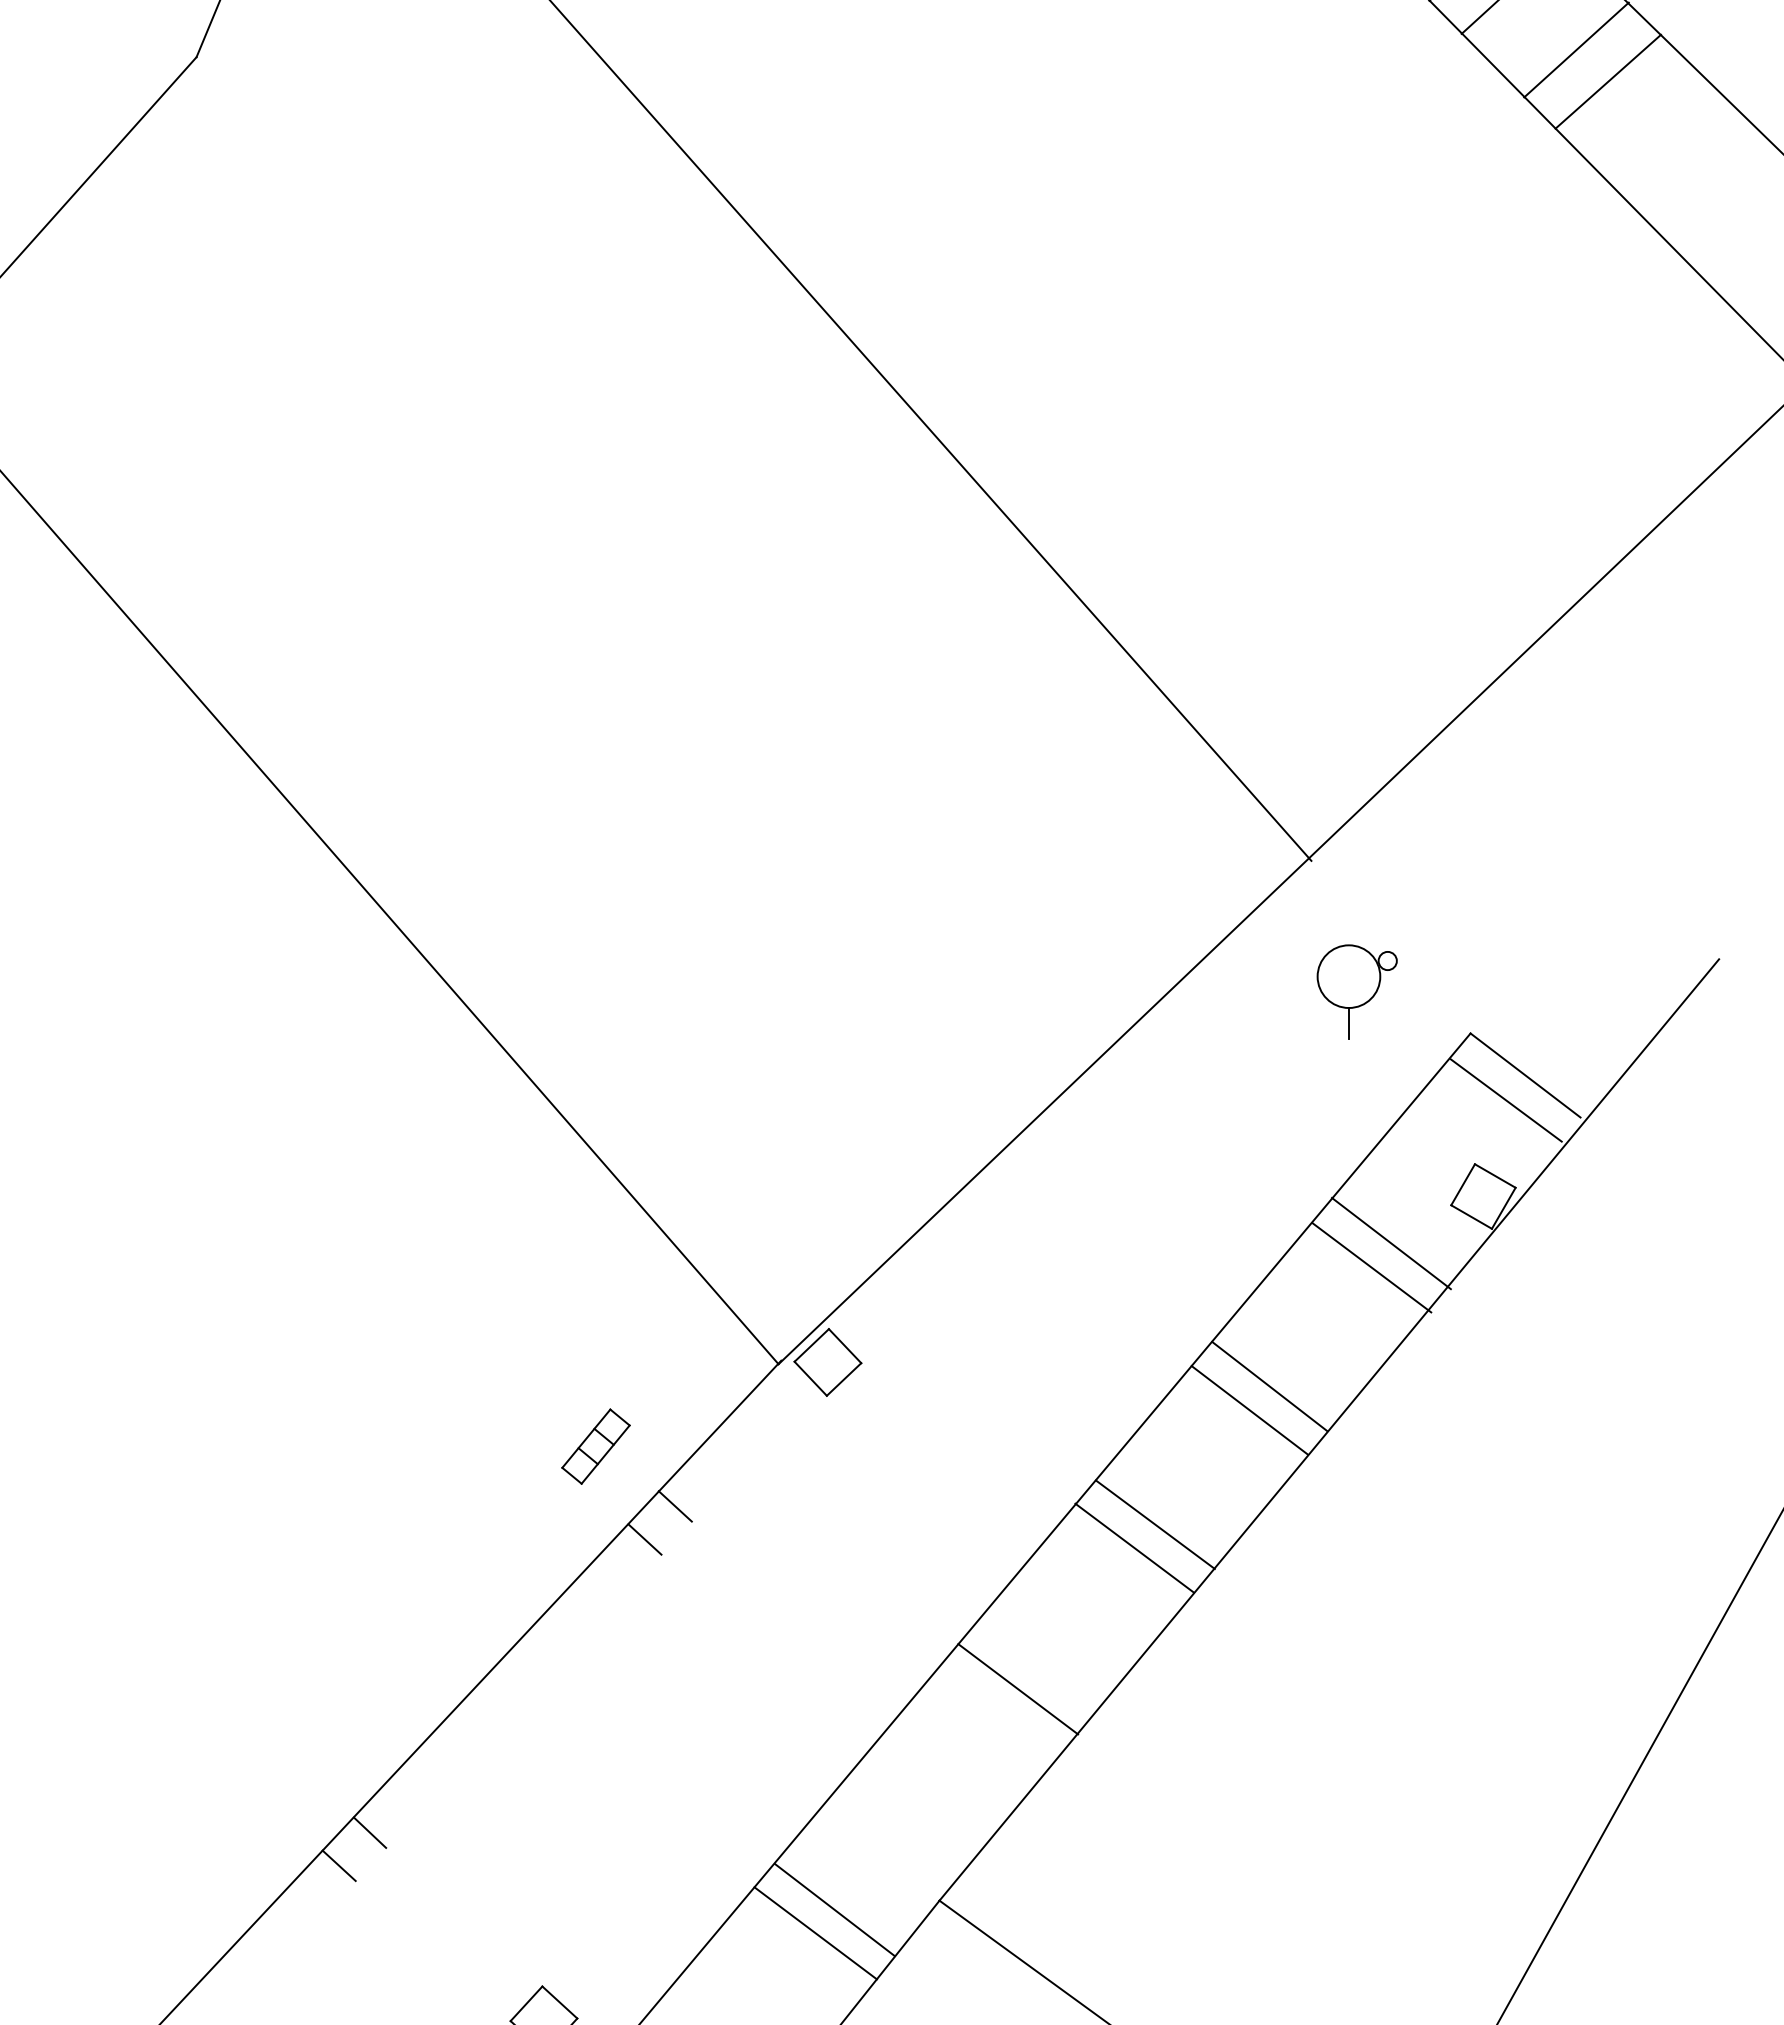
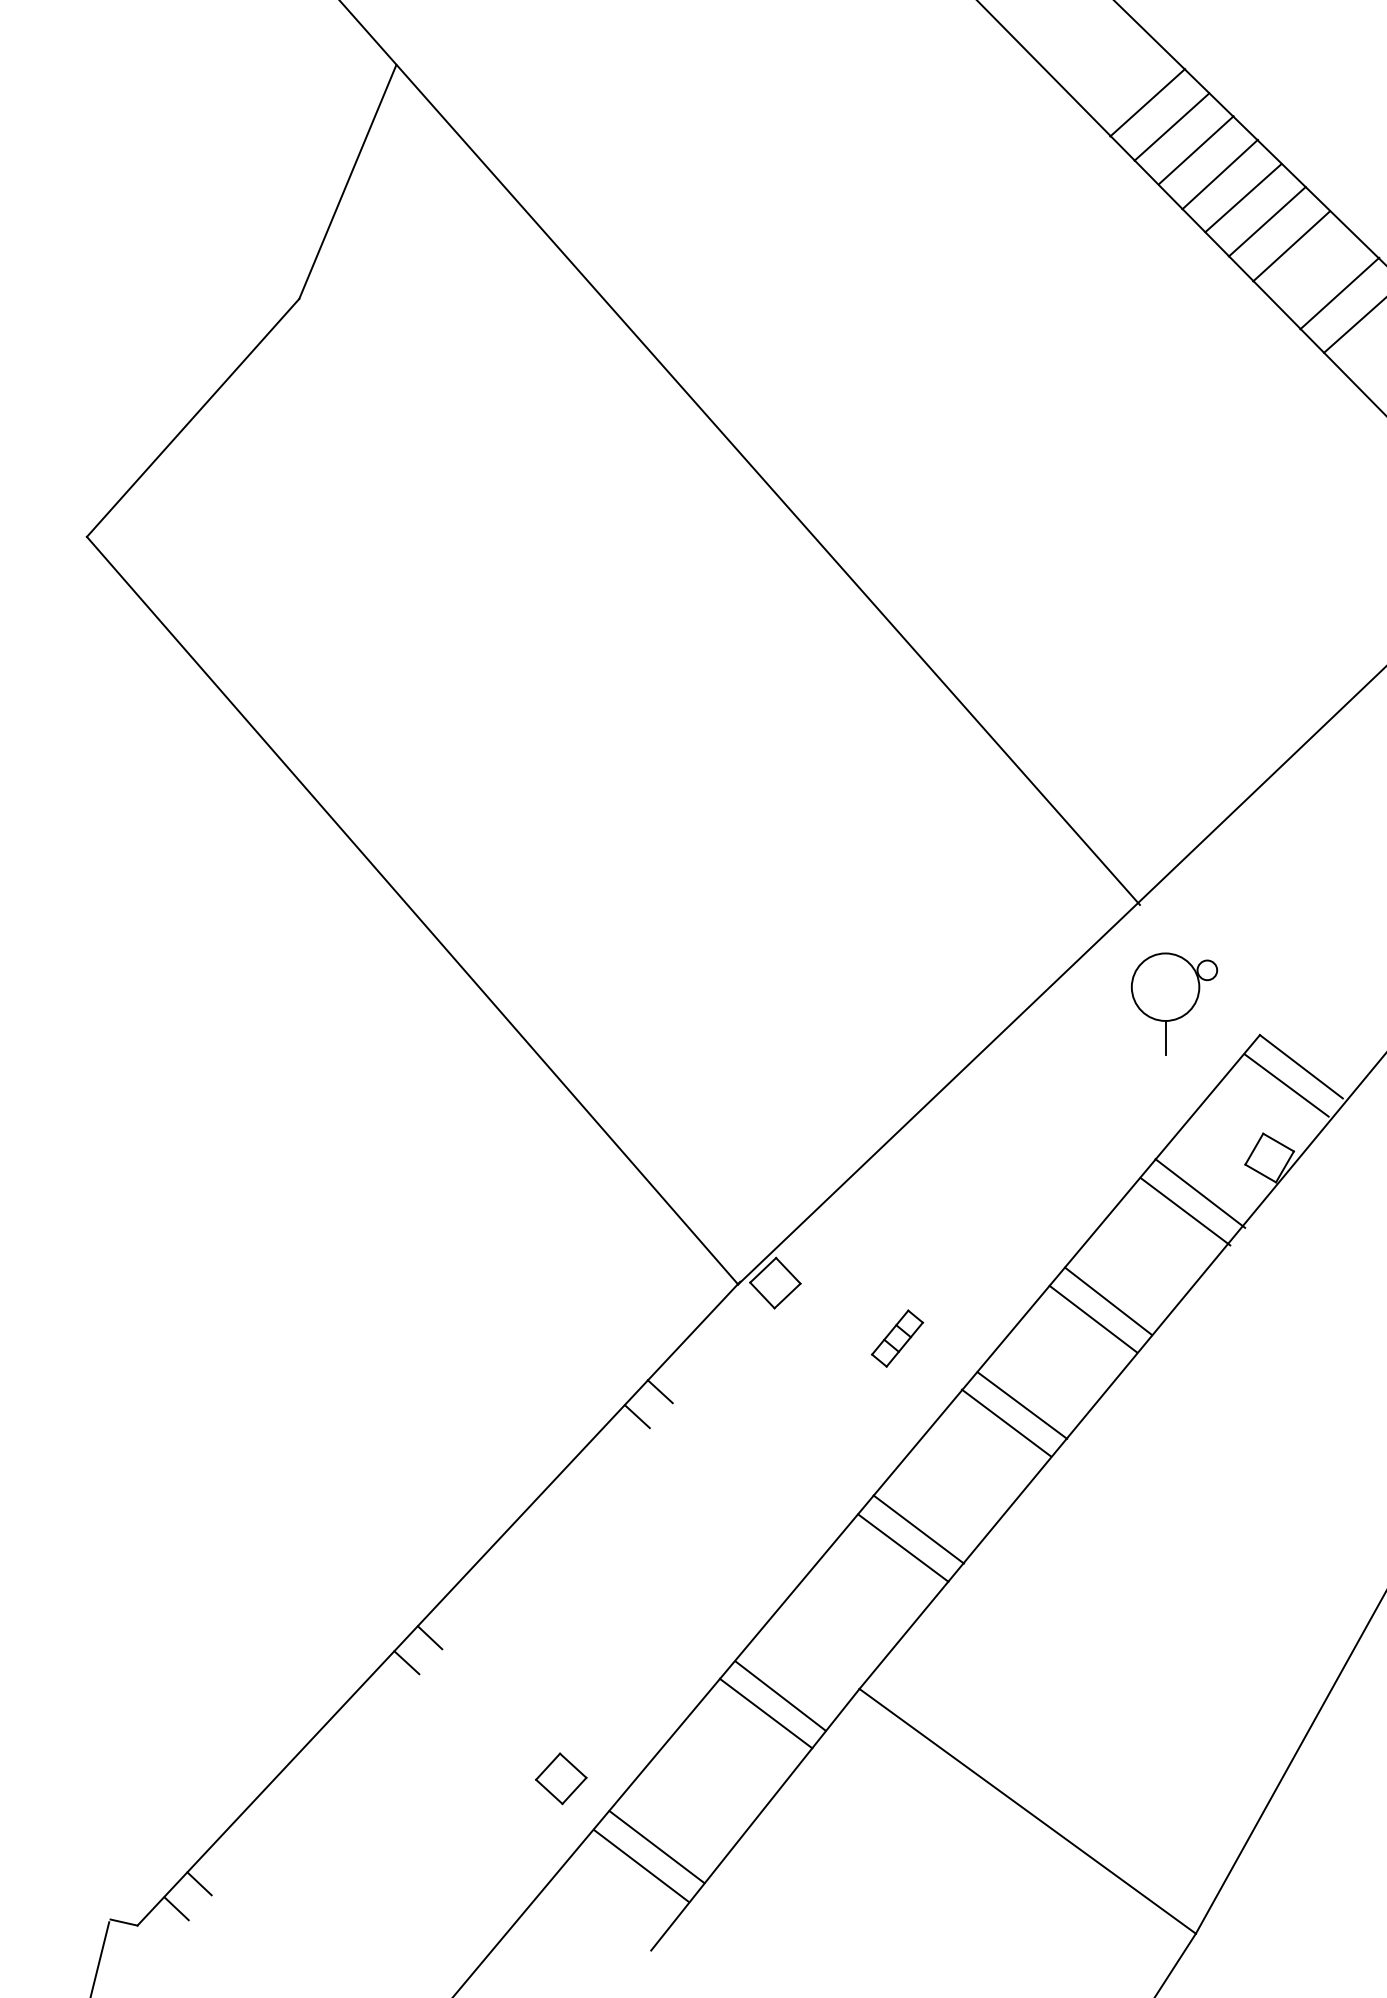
part: (1357, 991) -> (1174, 1003), size x1.43
part: (596, 1446) -> (897, 1338), moved
line: (997, 1713) -> (903, 1547), added

